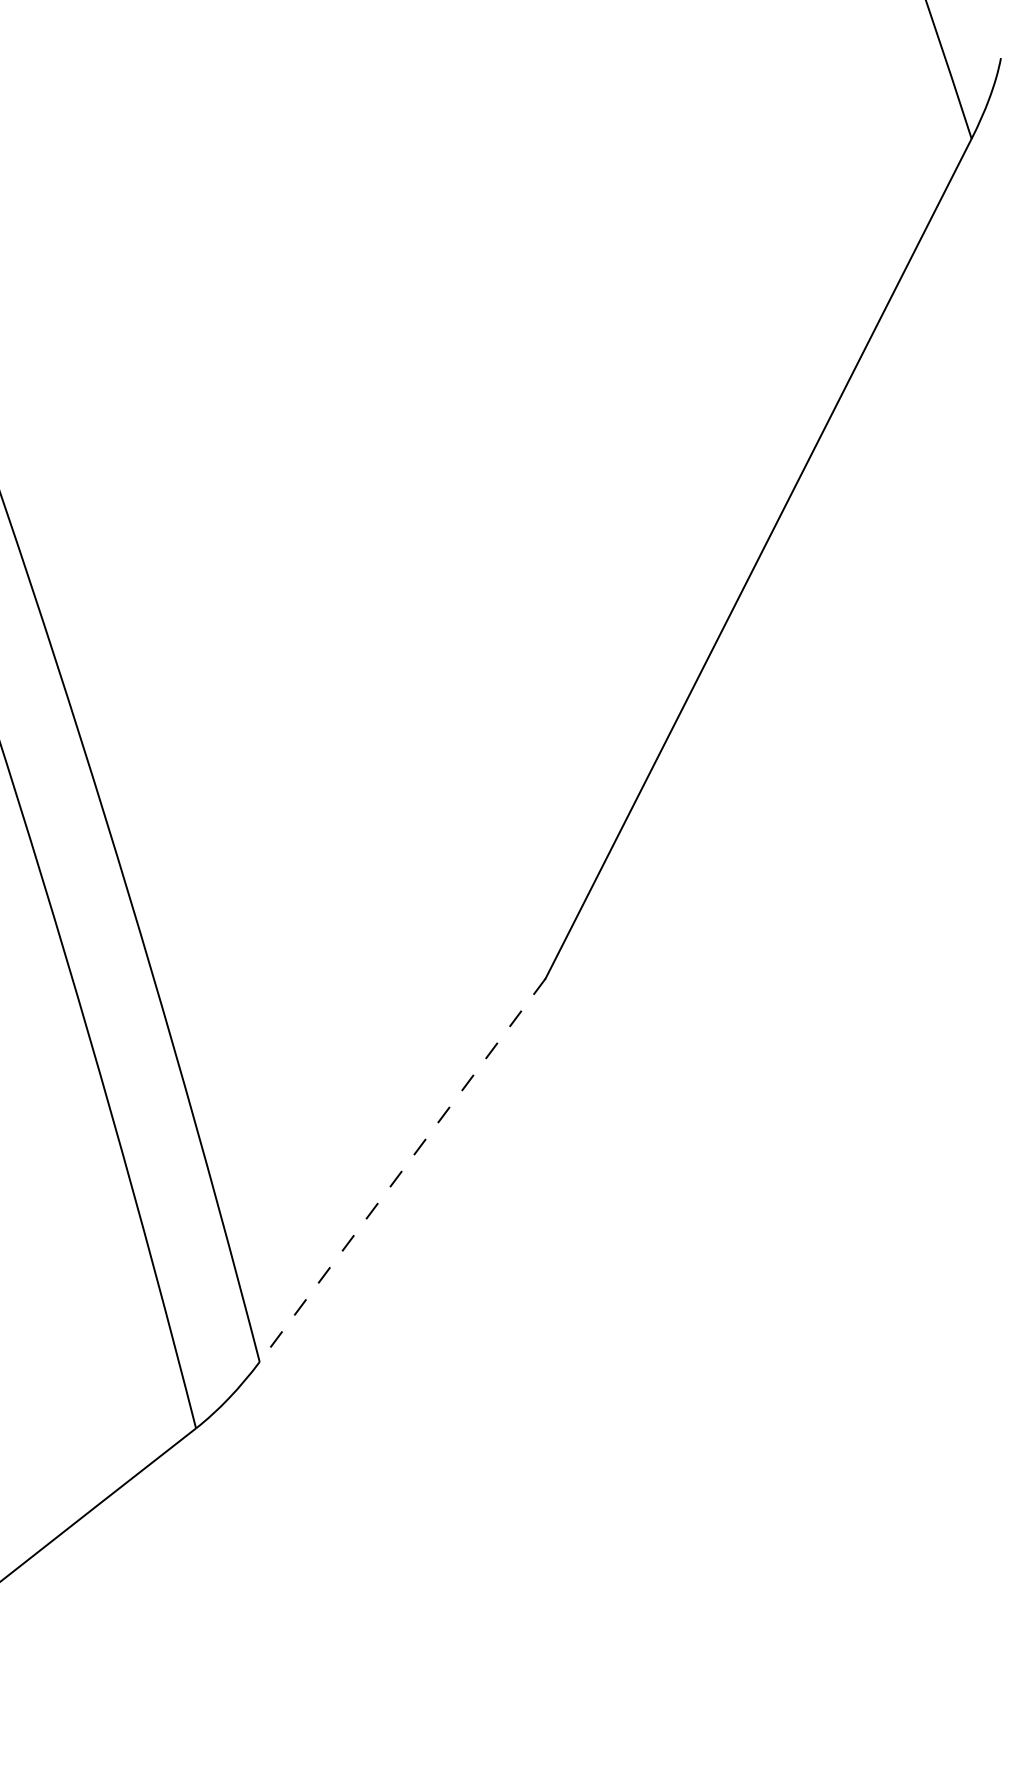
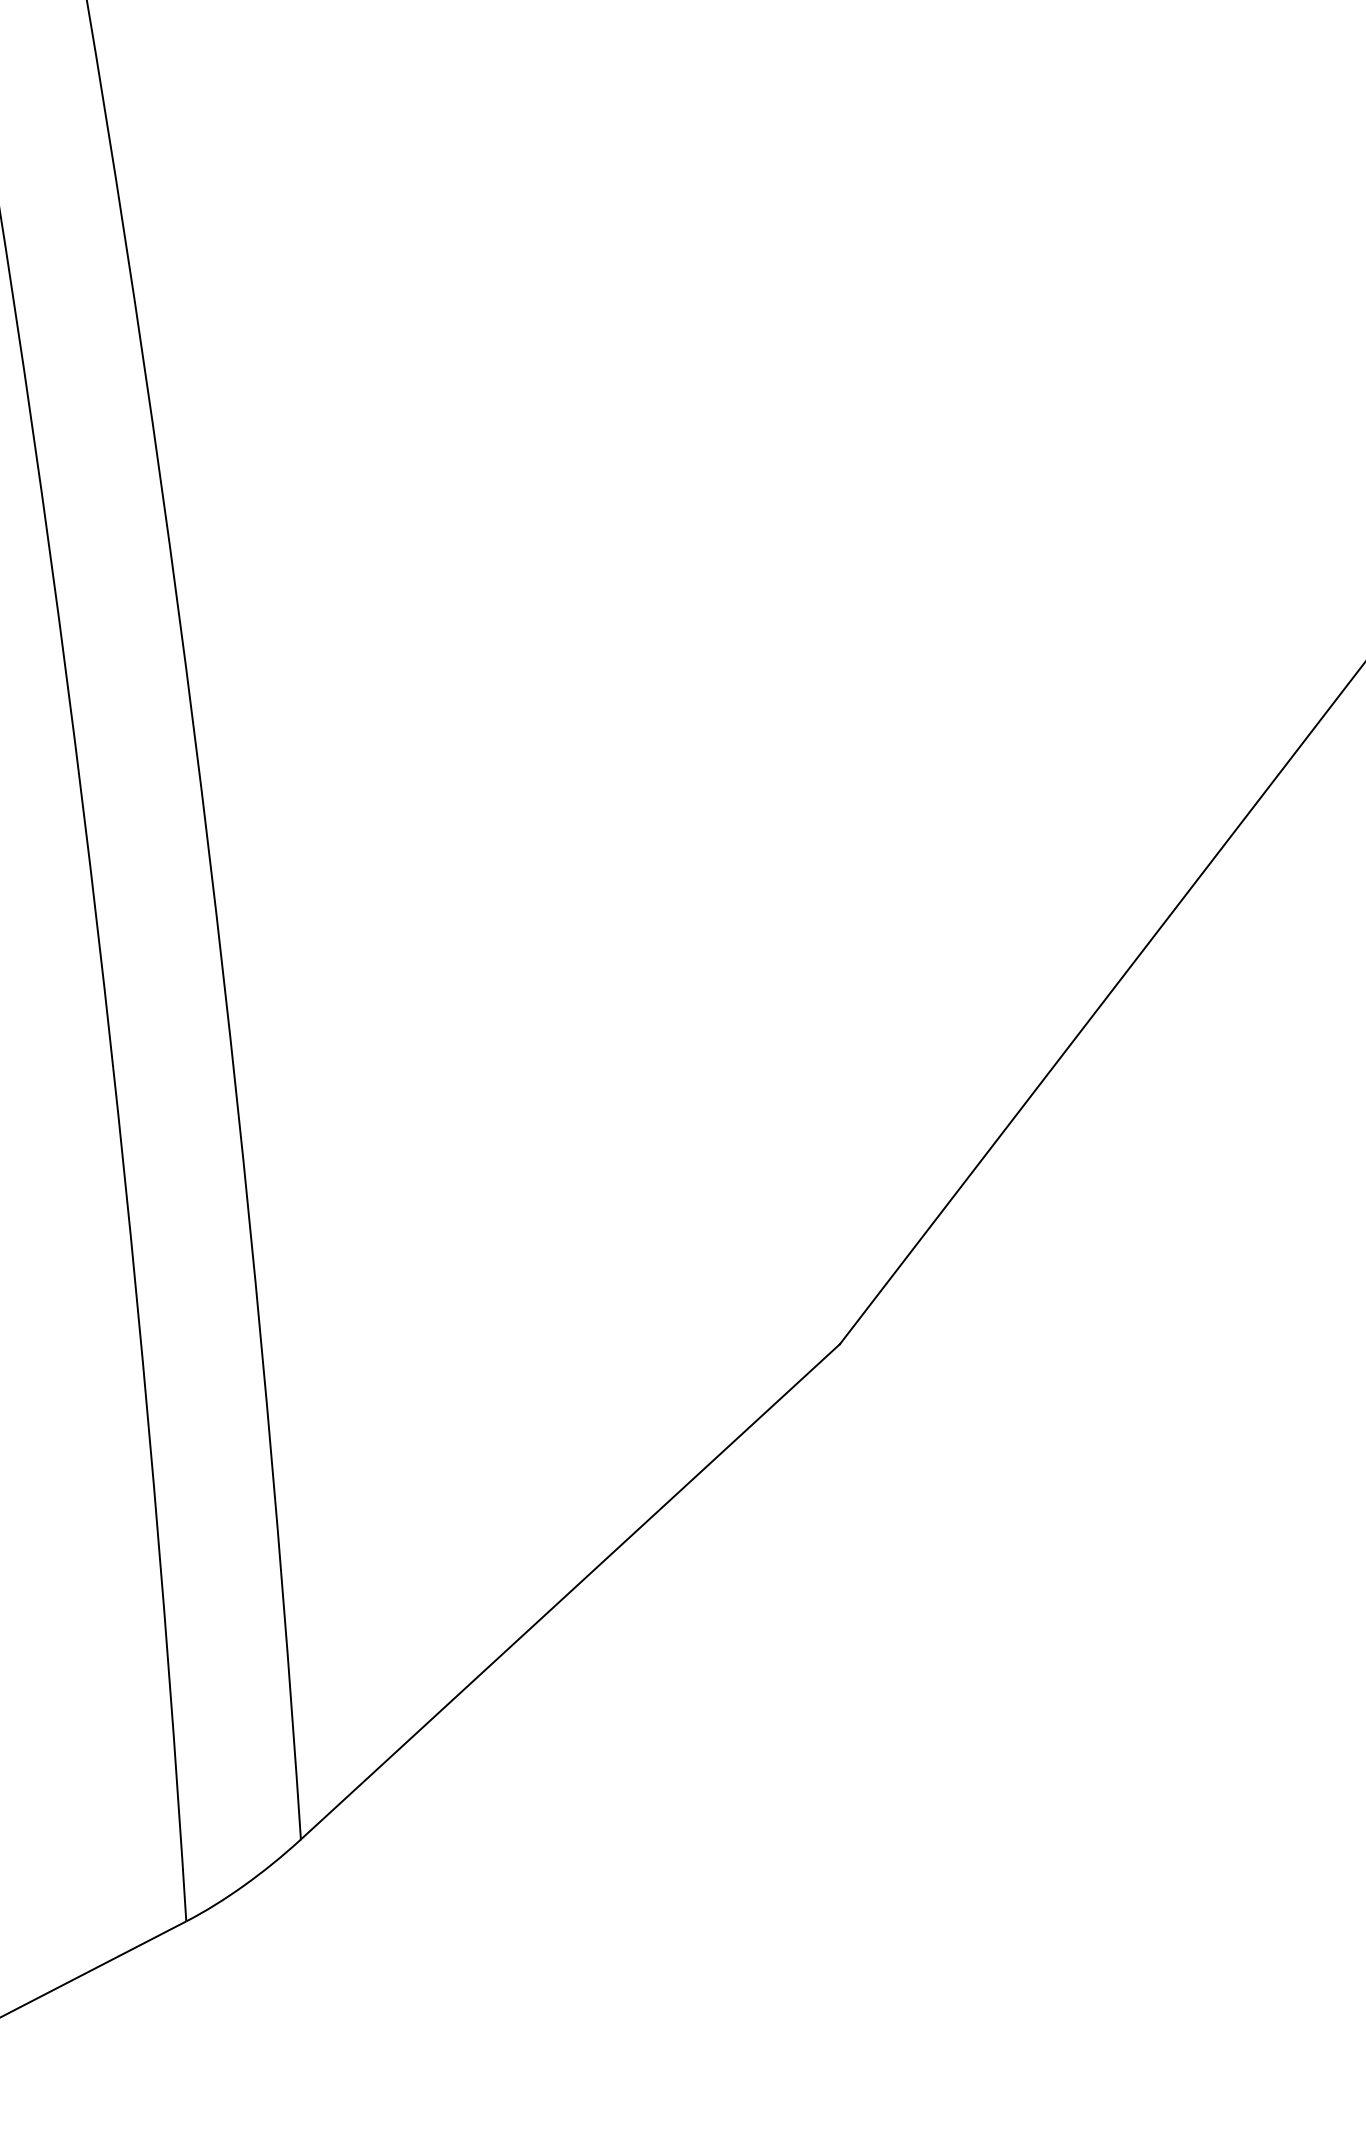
line: (402, 1170) -> (570, 1592), dashed -> solid

